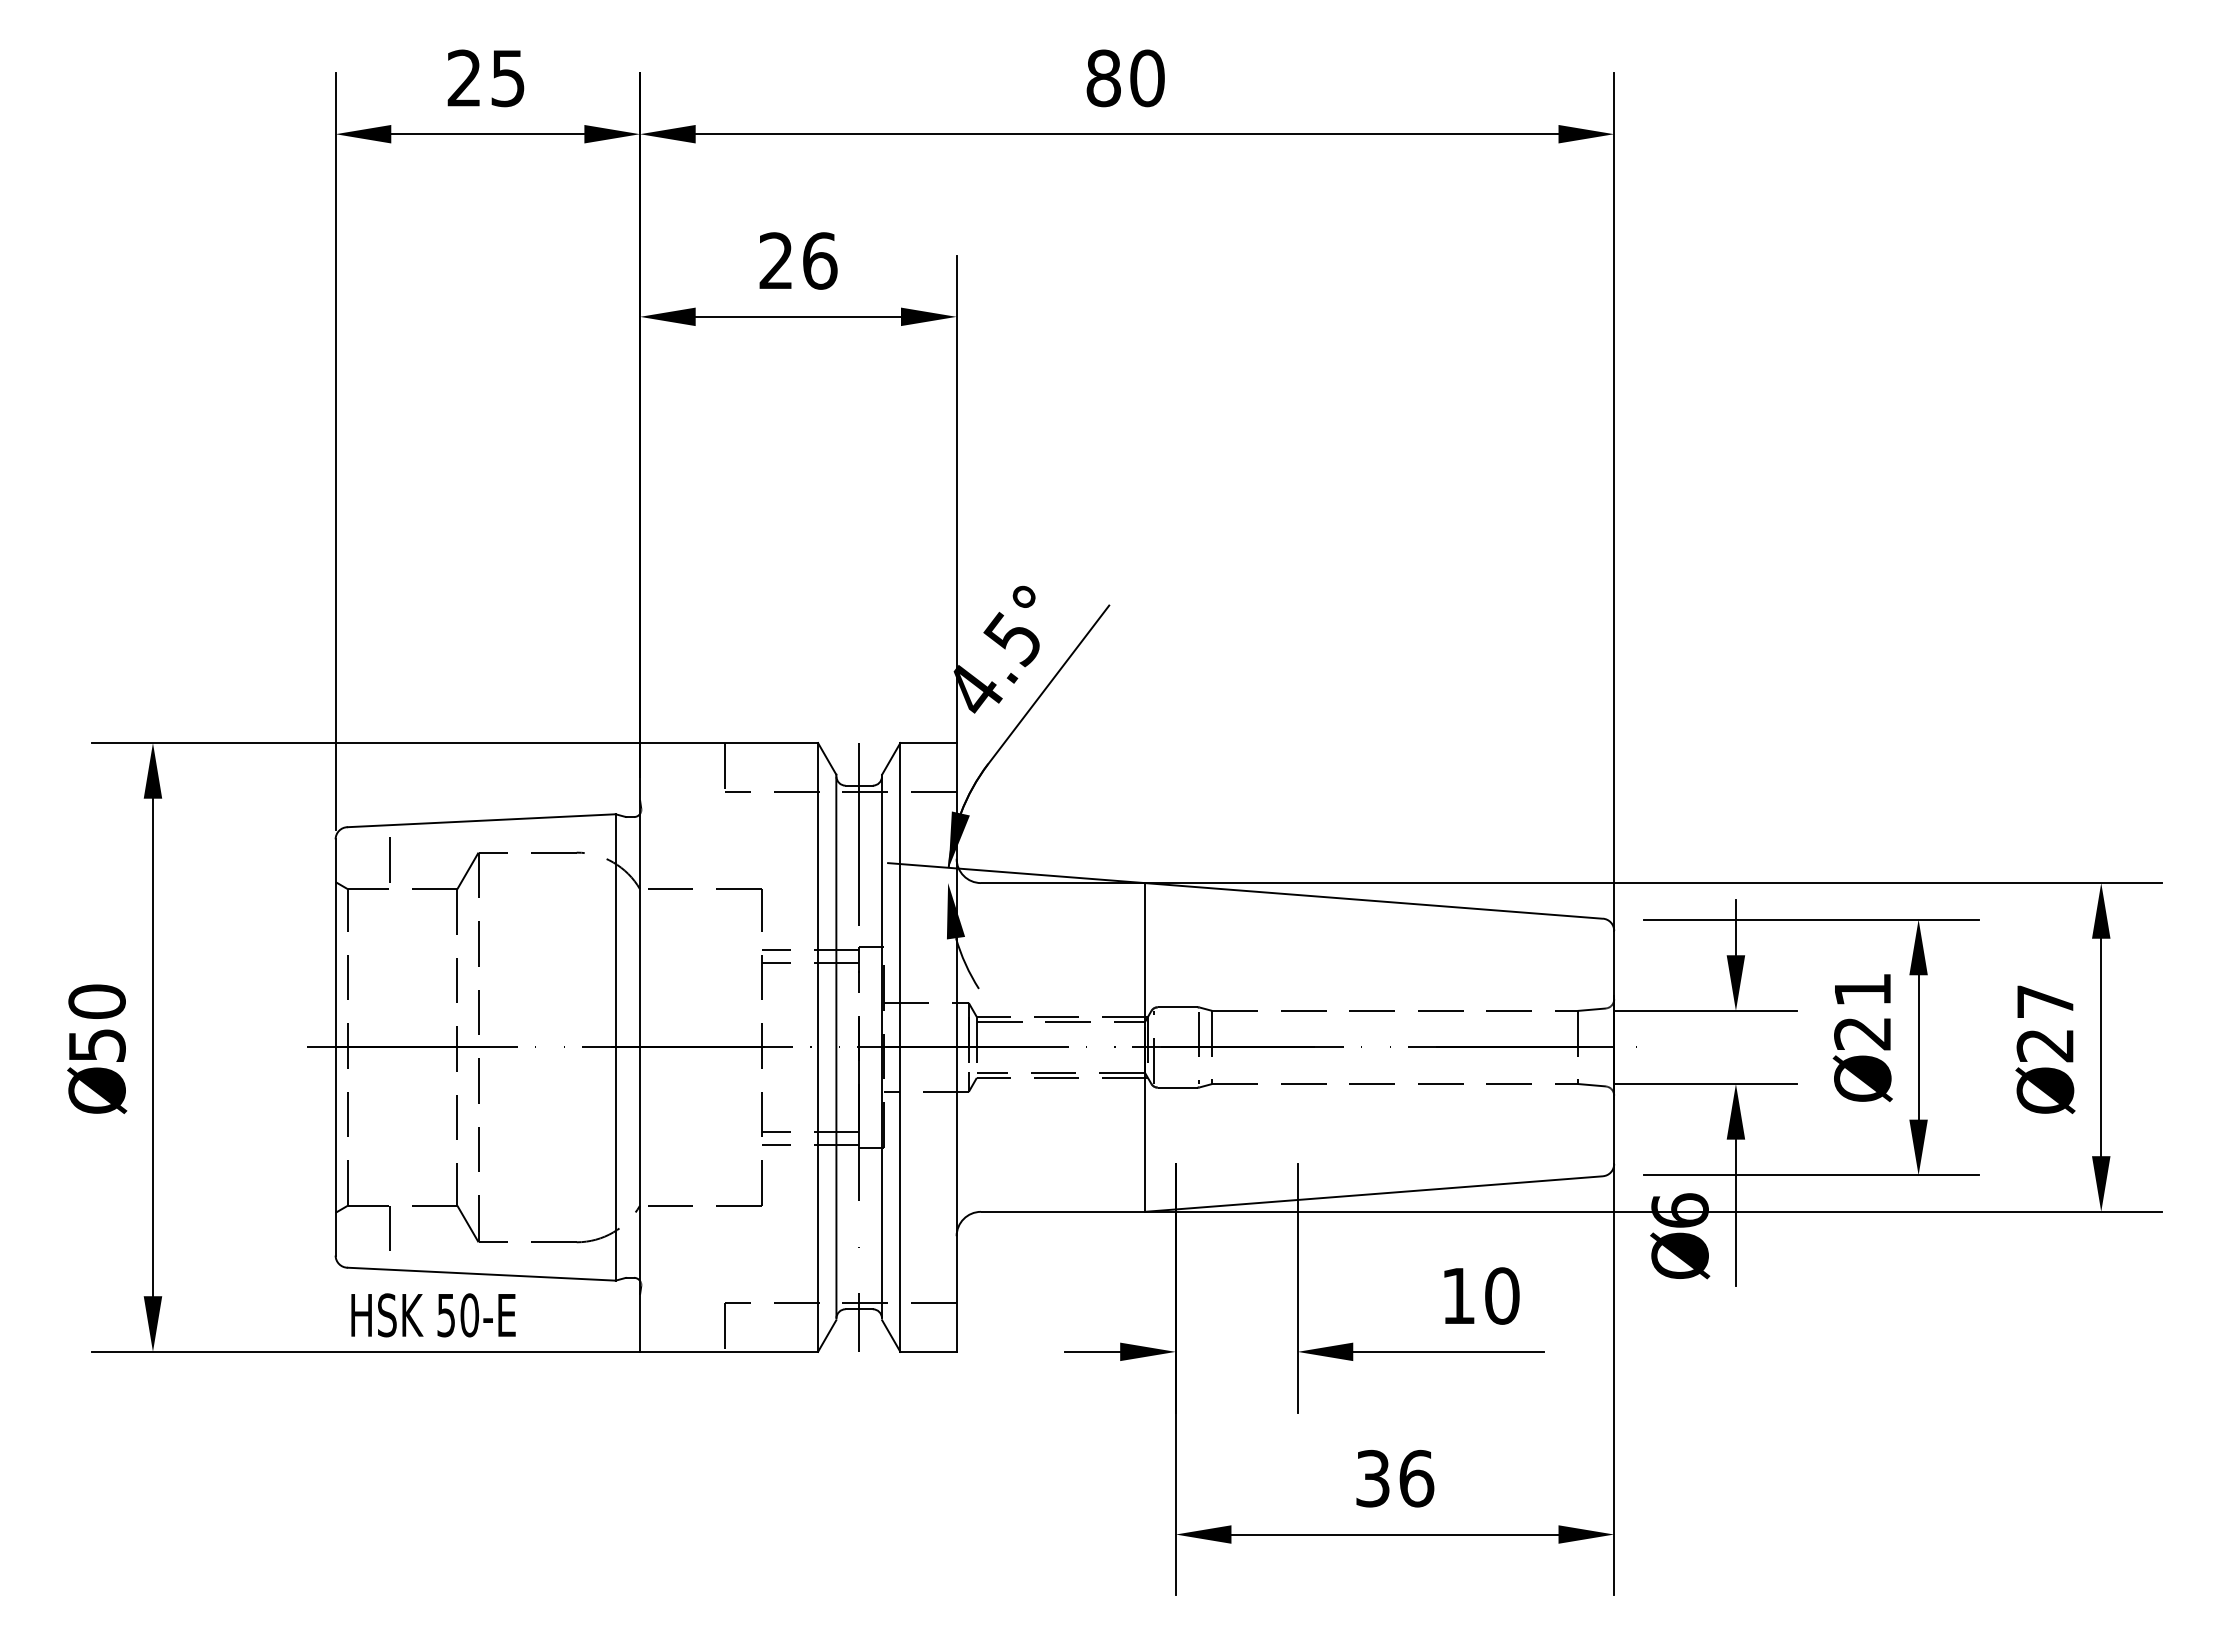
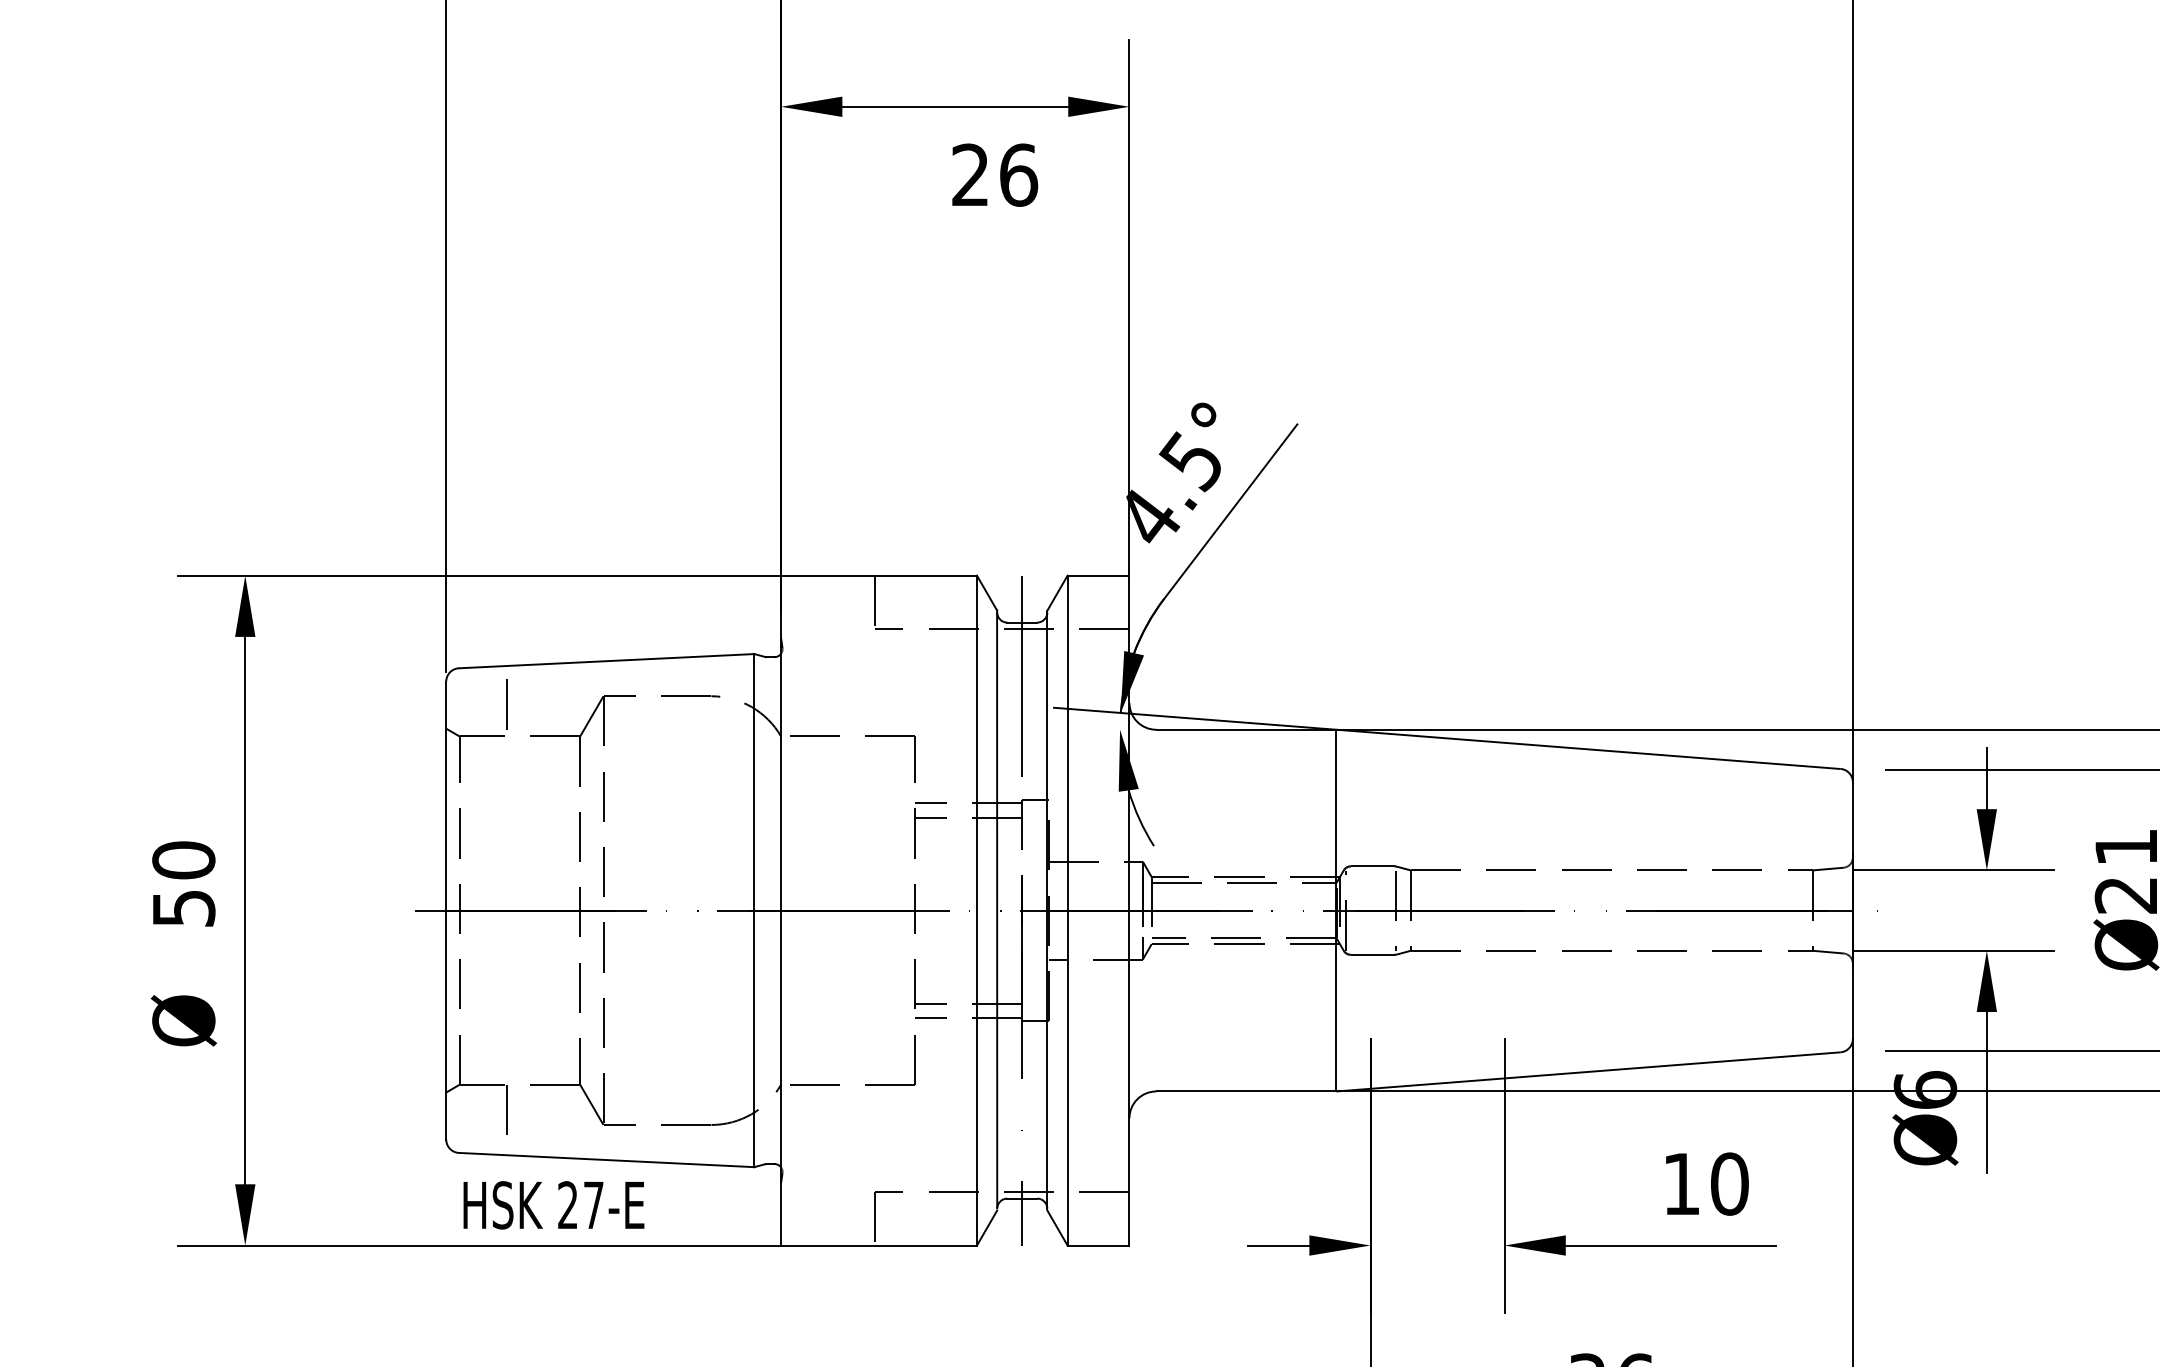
text: (798, 260) -> (995, 174), moved
text: (97, 1090) -> (184, 1020), moved
text: (458, 1315) -> (581, 1205), 50-E -> 27-E

